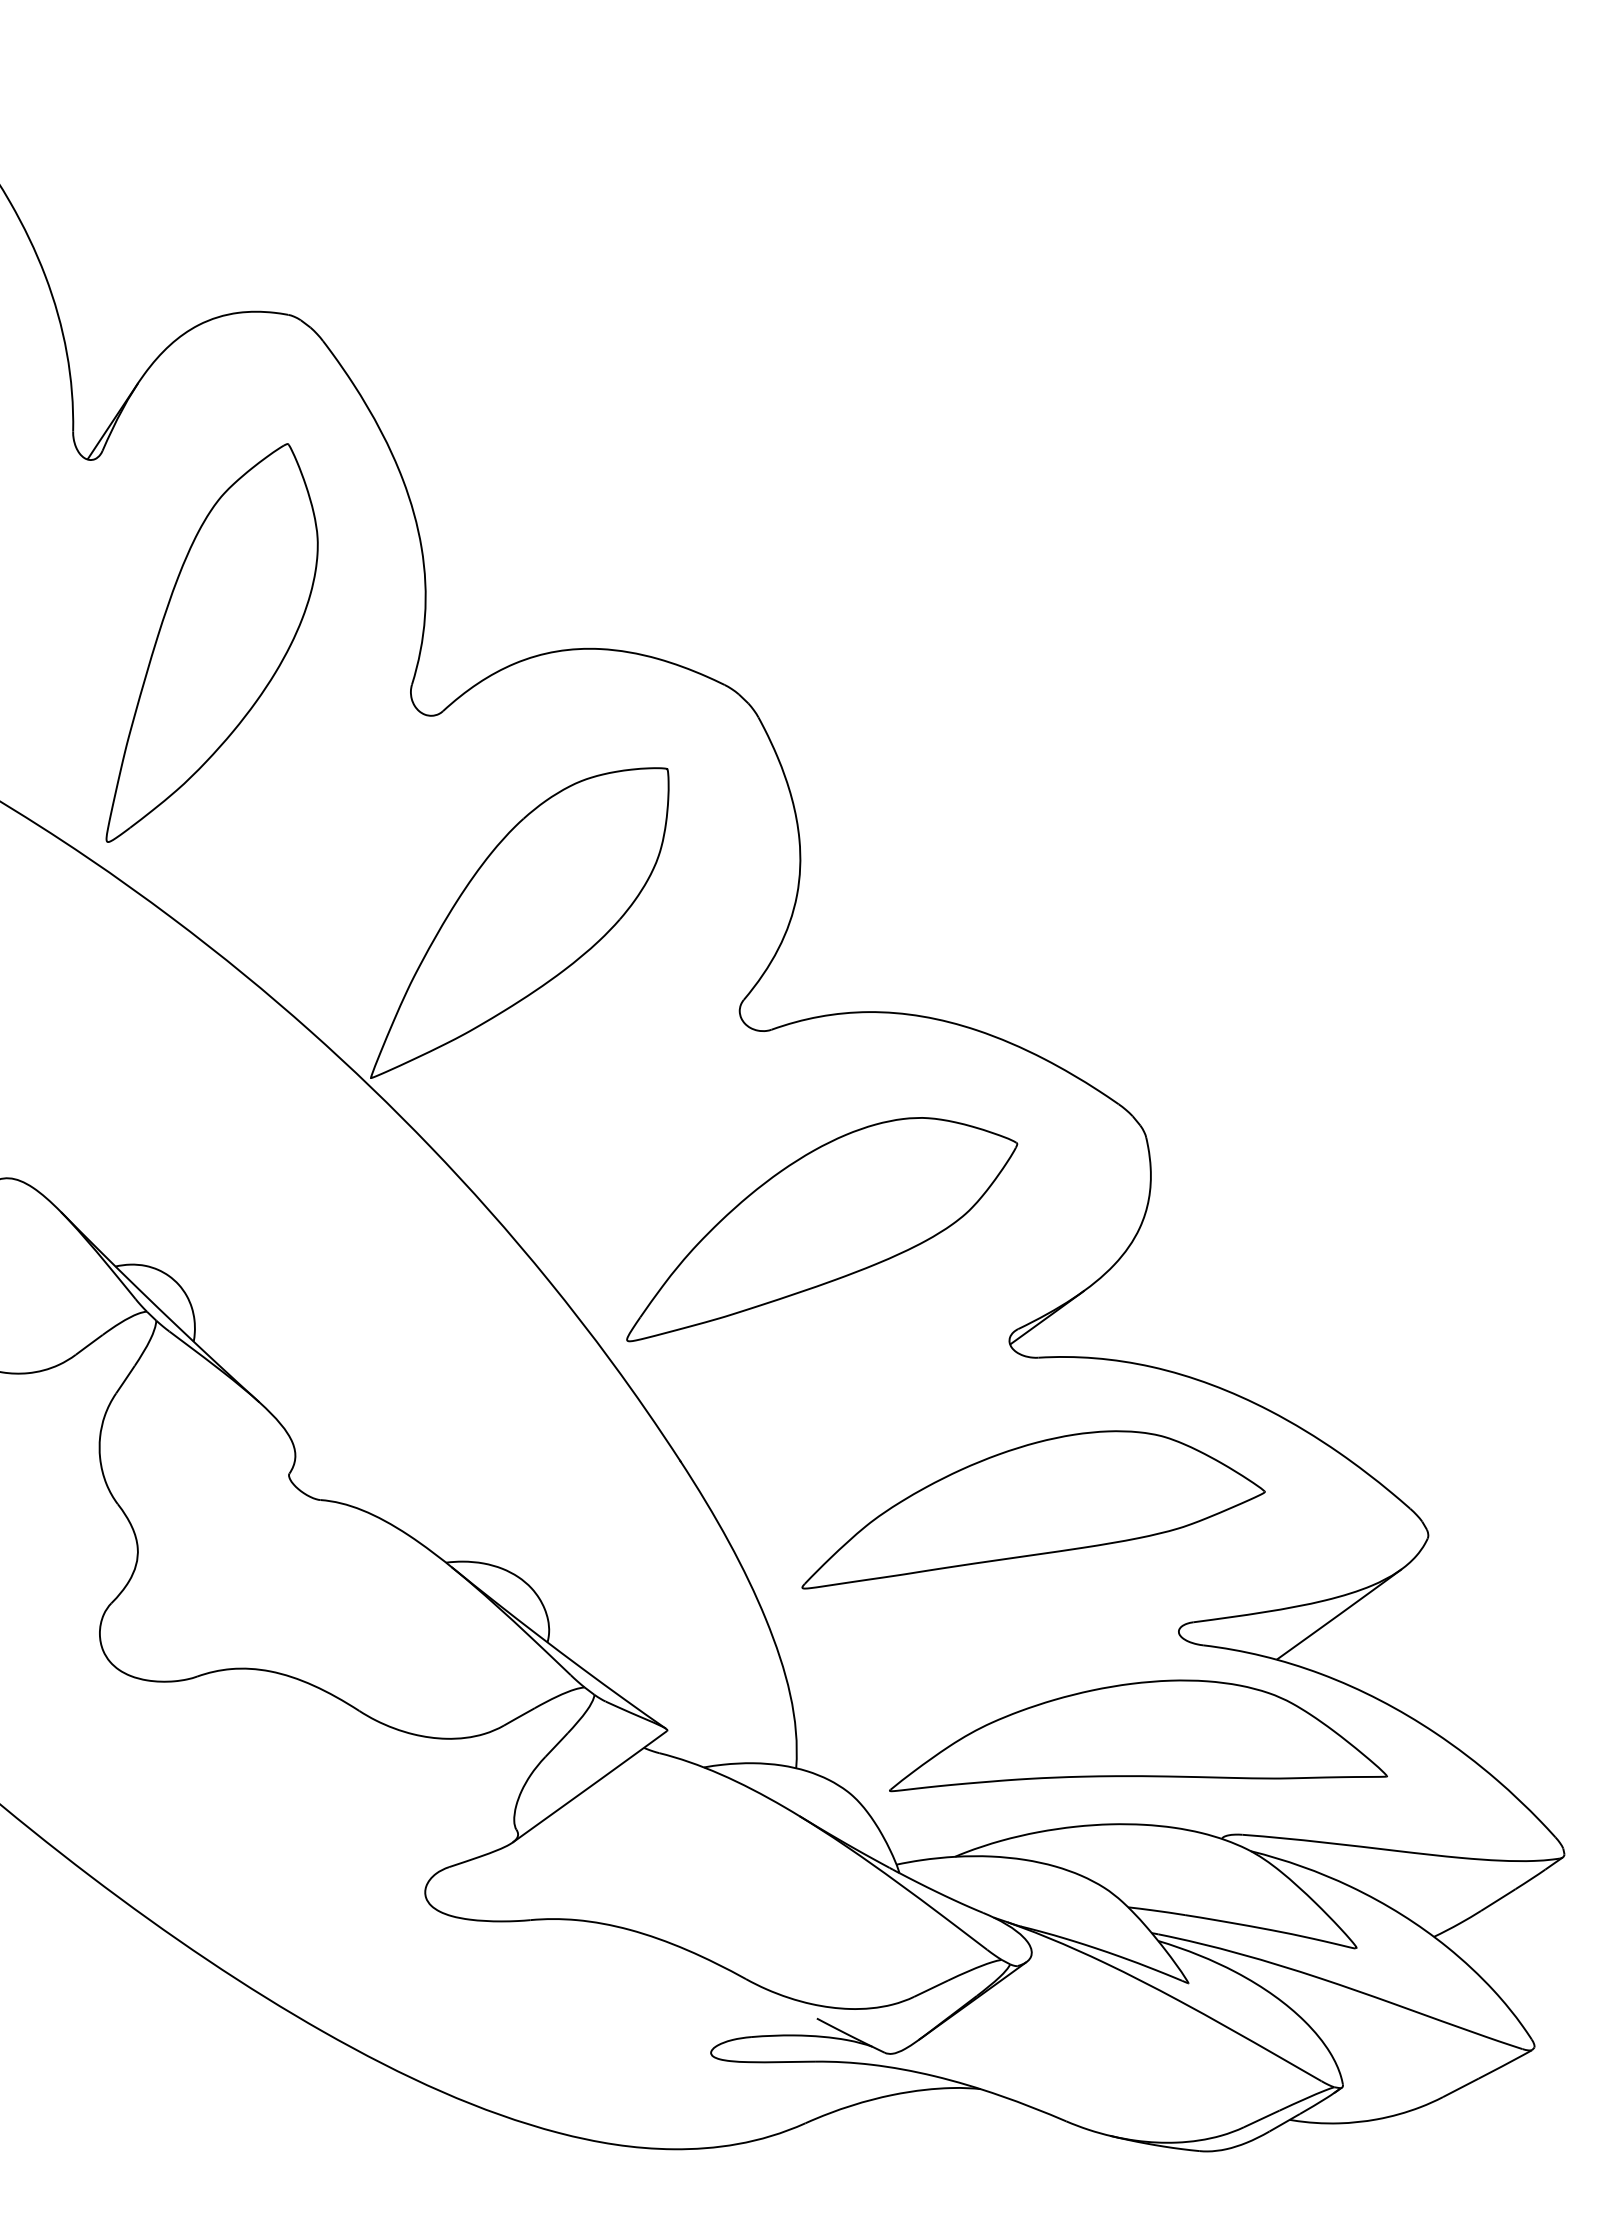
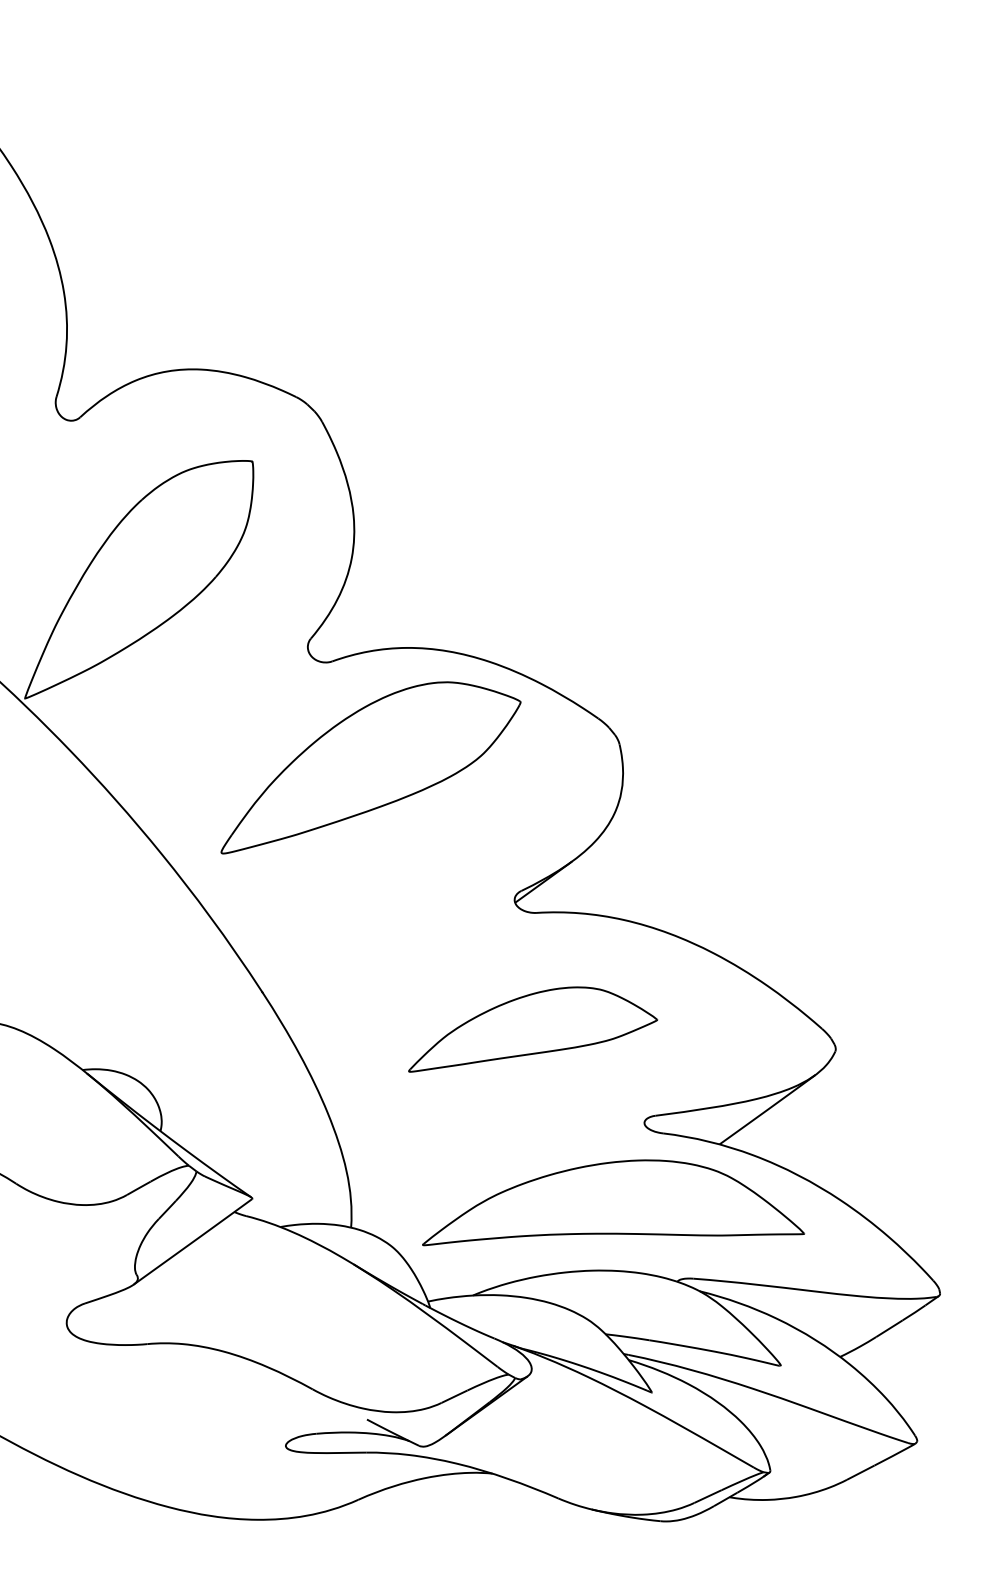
part: (822, 1229) -> (371, 767), moved
part: (1033, 1509) -> (533, 1029), size x0.7

